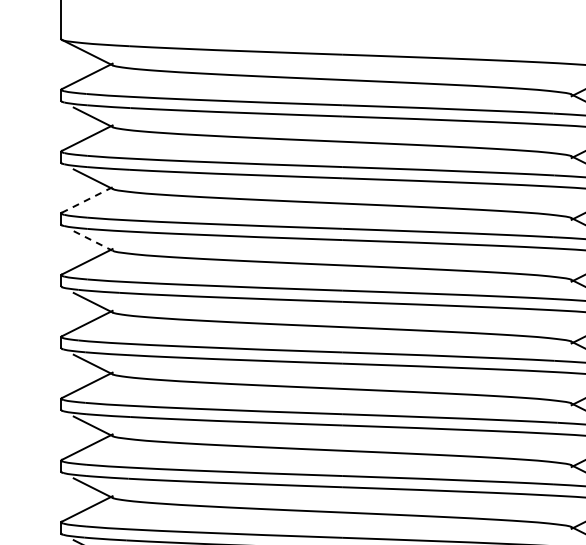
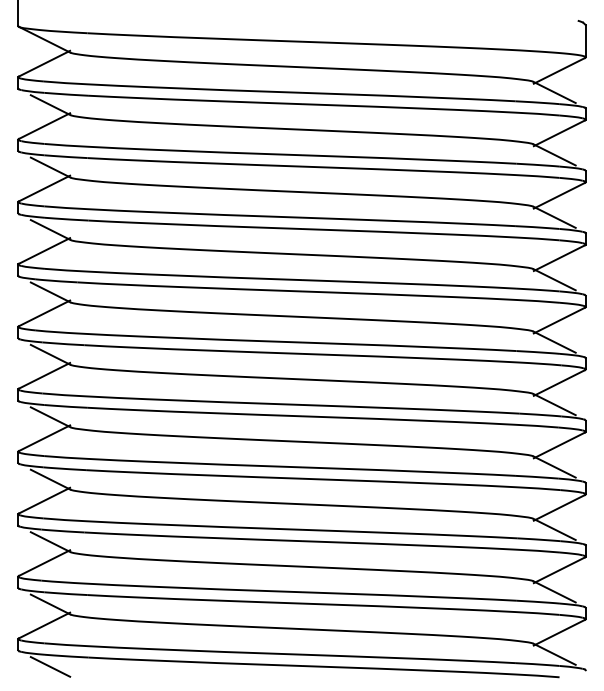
line: (87, 199) -> (44, 188), dashed -> solid
line: (93, 240) -> (50, 229), dashed -> solid

